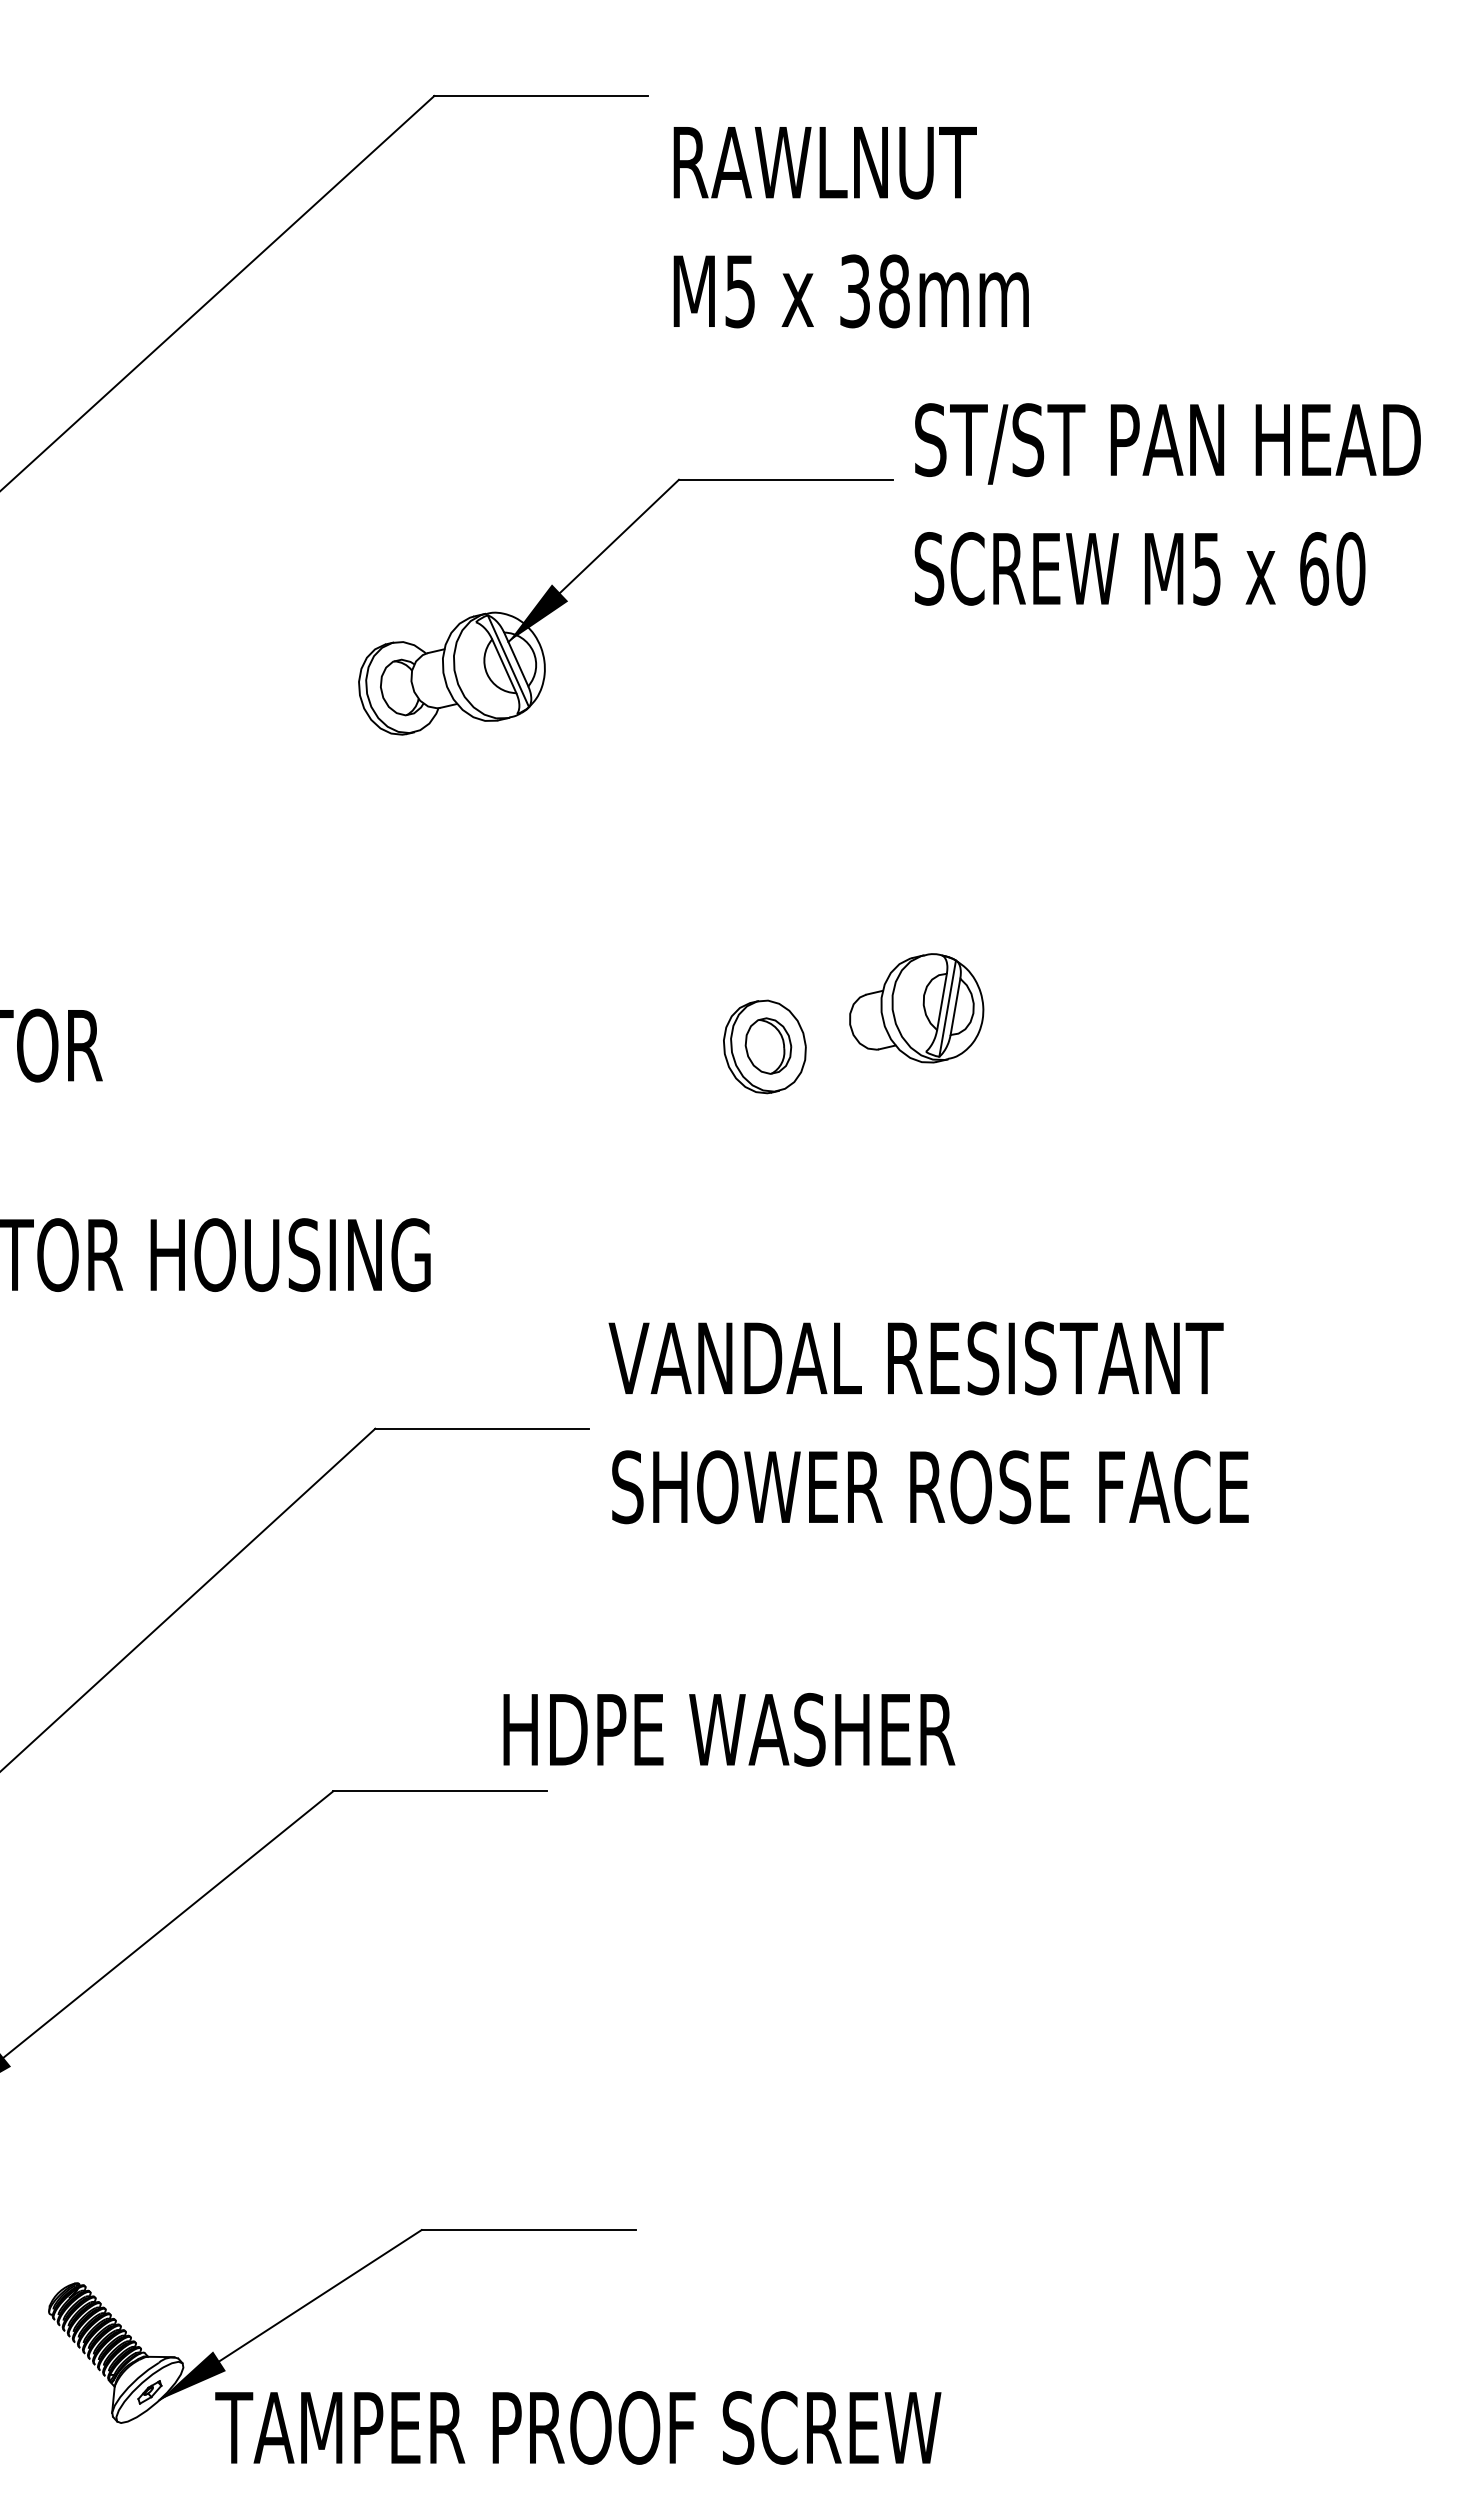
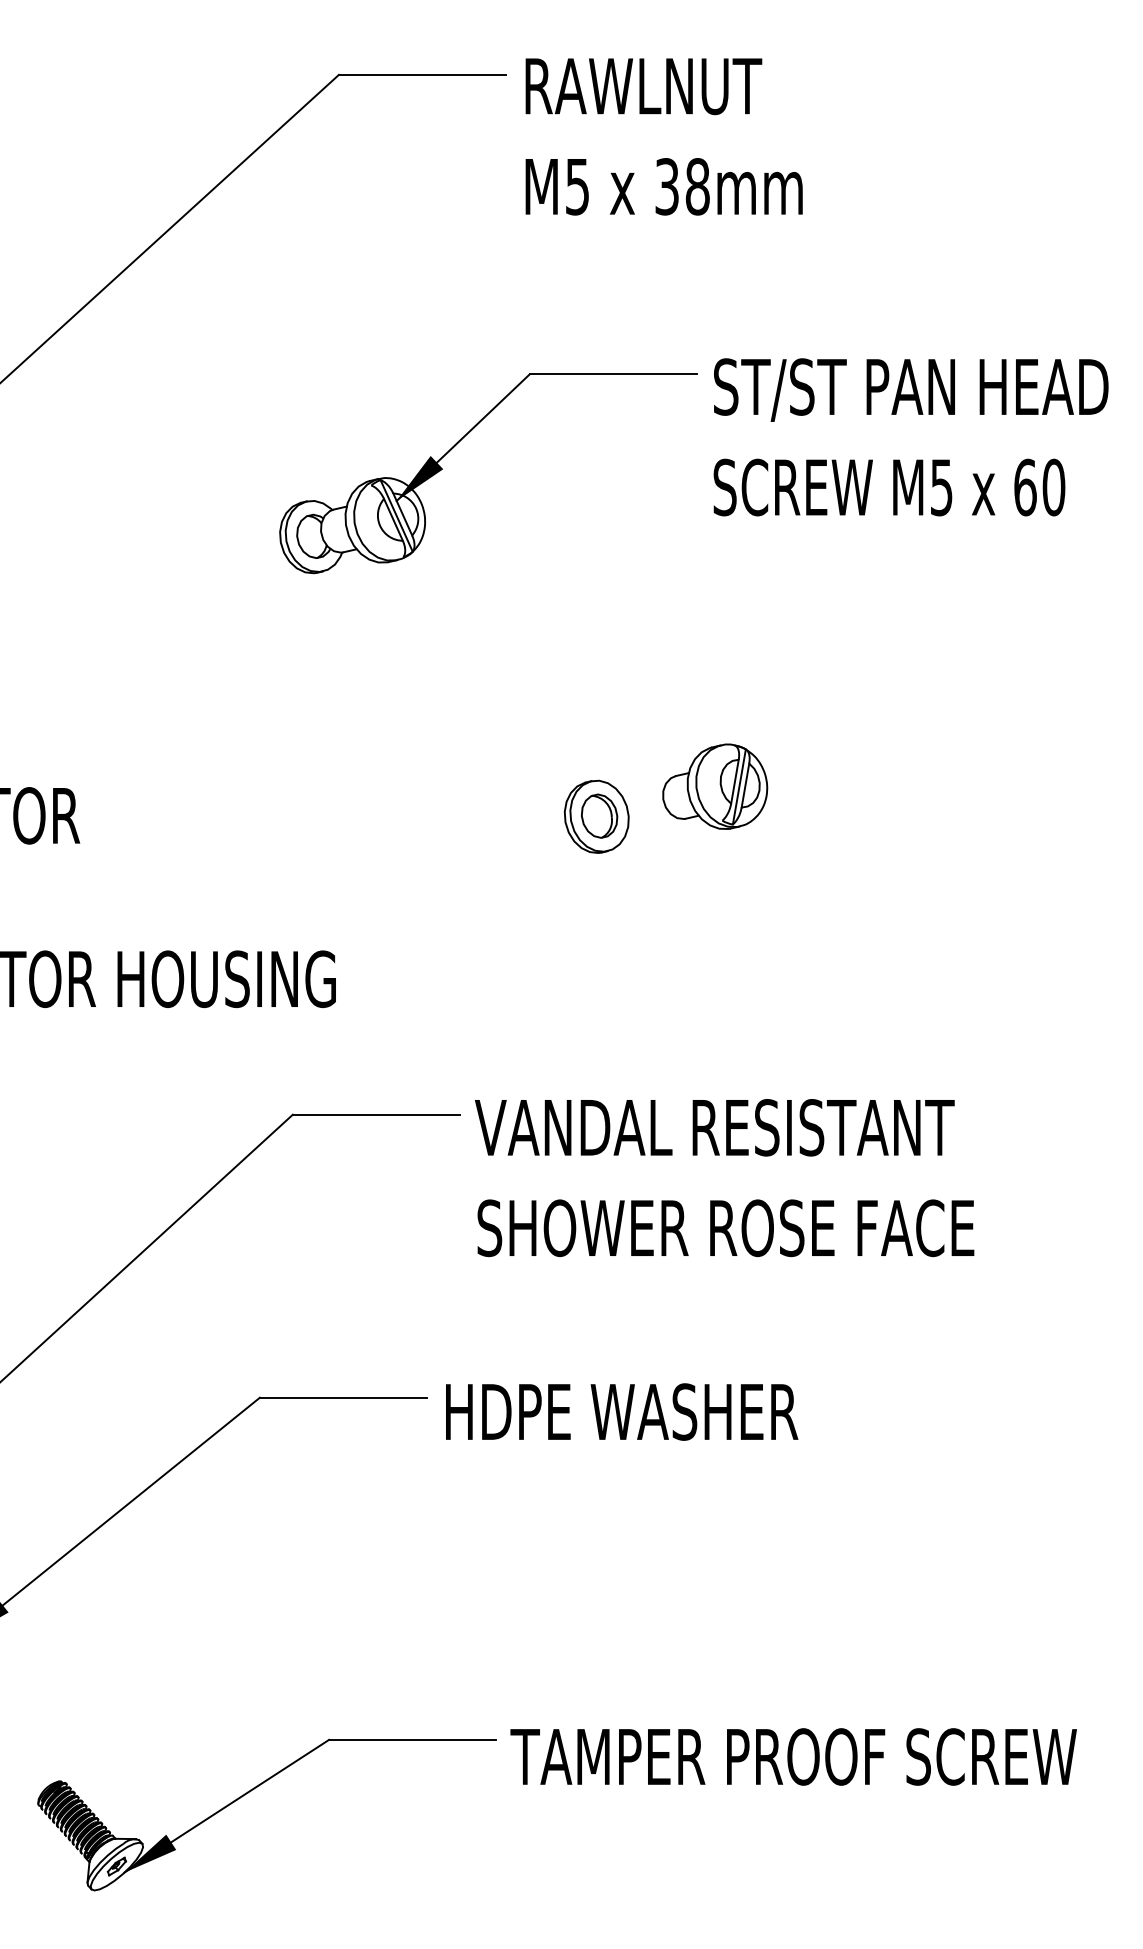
text: (850, 227) -> (663, 136), moved
text: (1167, 504) -> (910, 437), moved
text: (928, 1422) -> (724, 1177), moved
text: (729, 1729) -> (622, 1411), moved
text: (578, 2427) -> (793, 1756), moved

